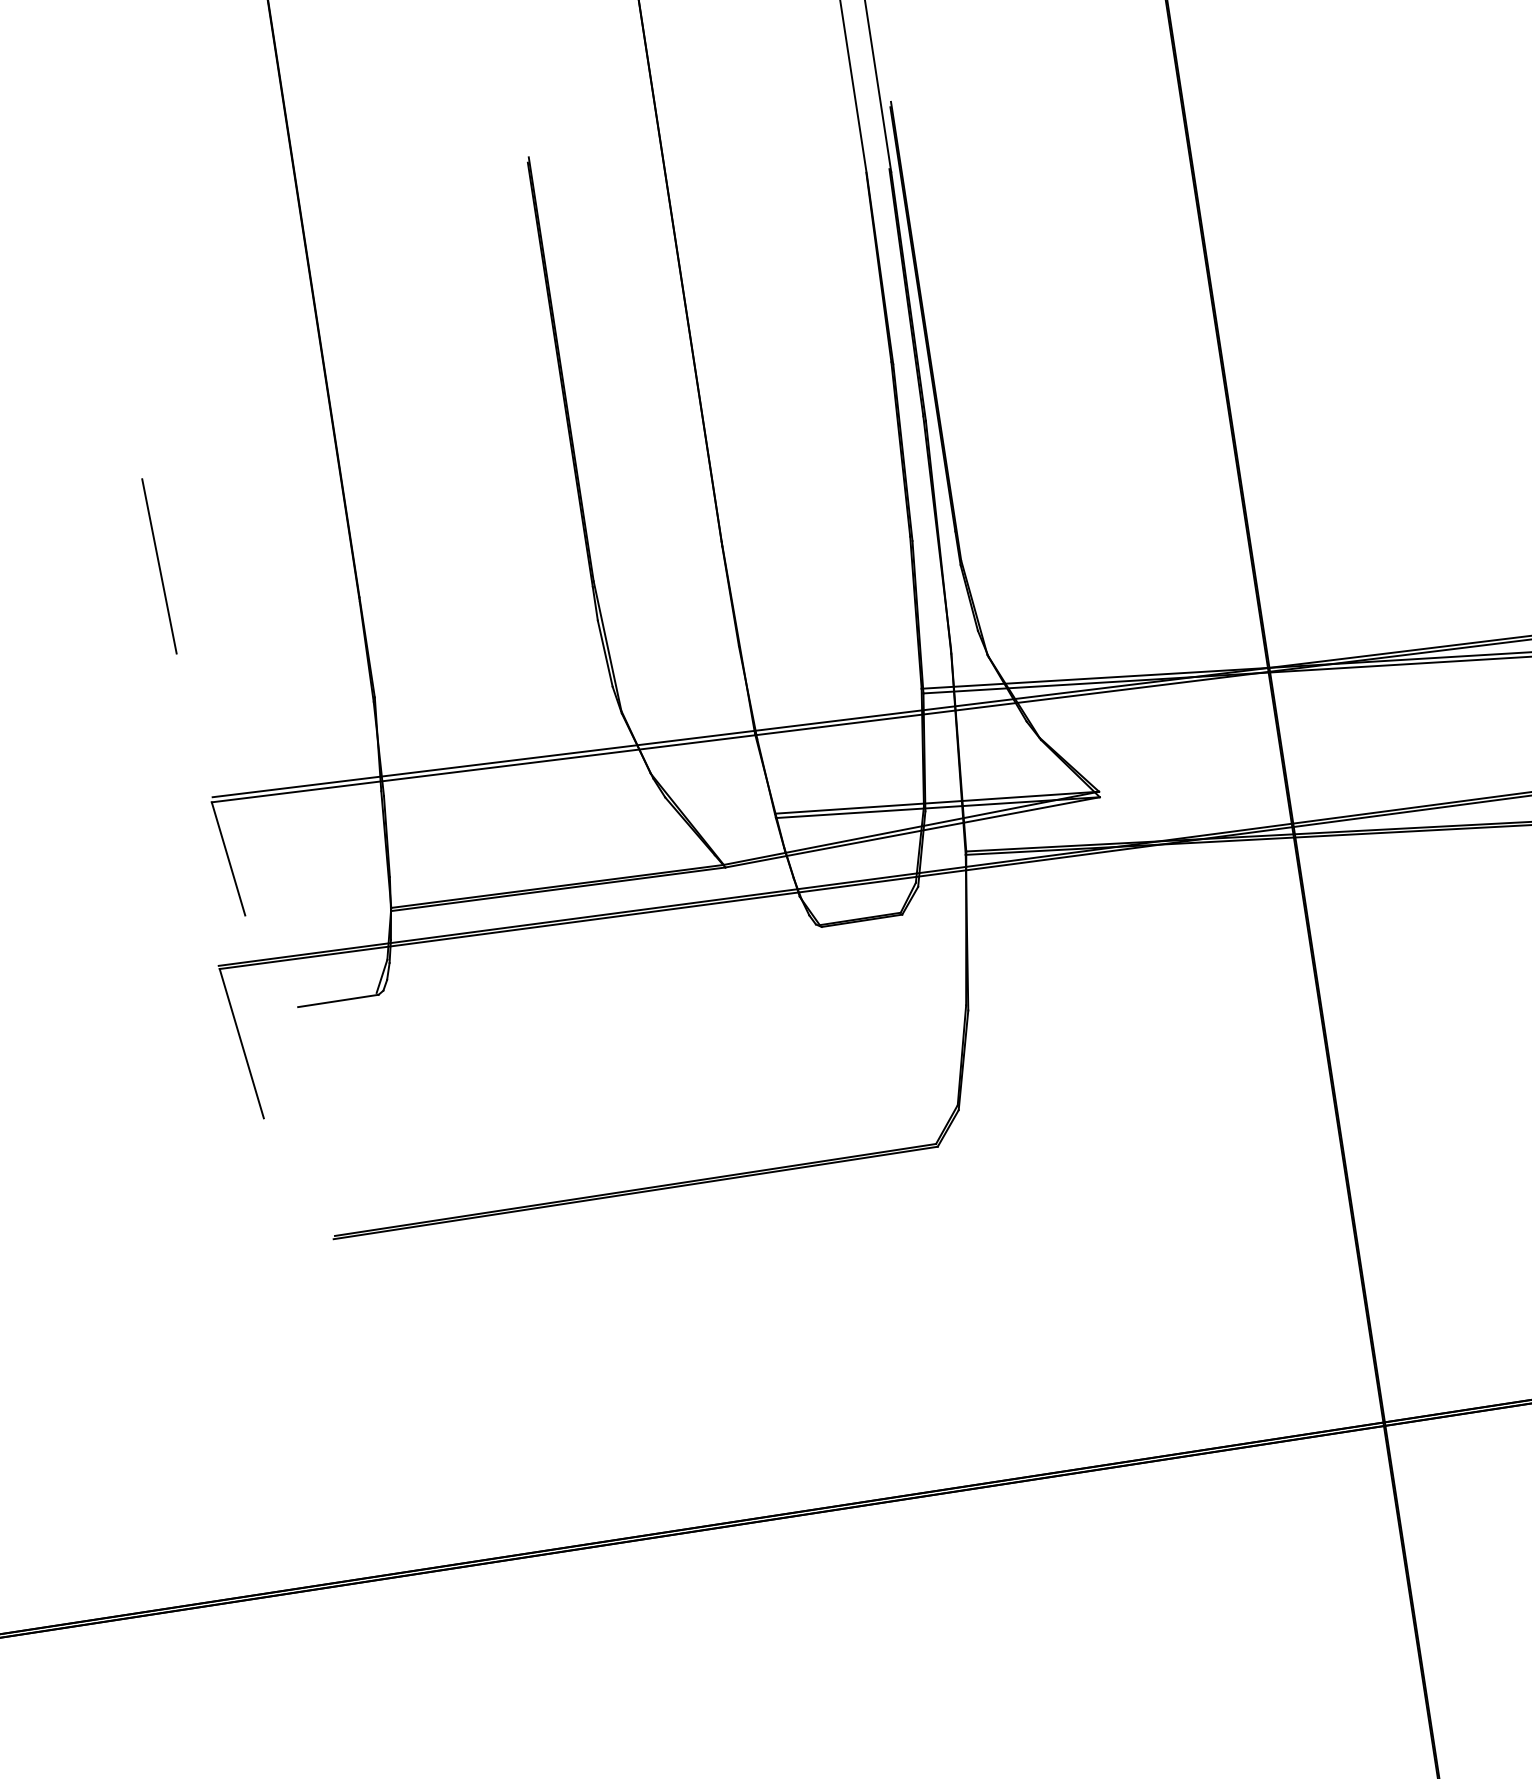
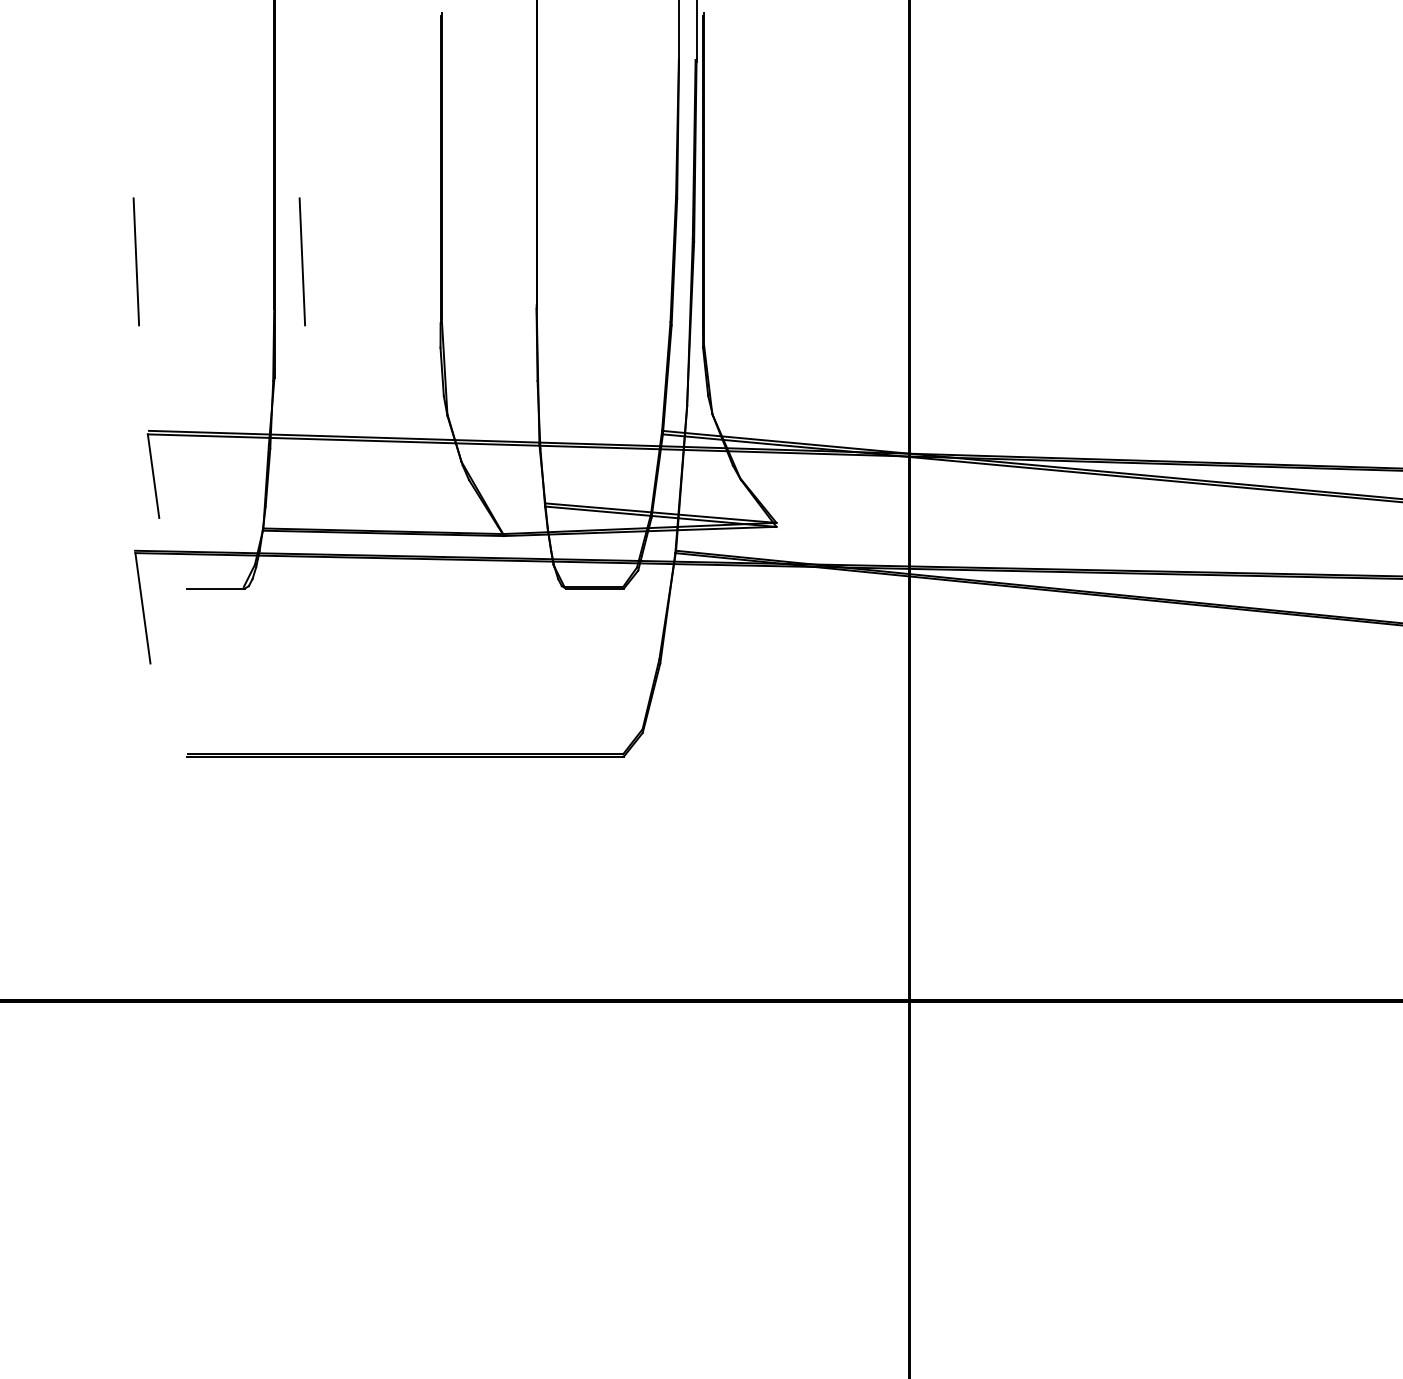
line: (387, 530) -> (301, 261), added

